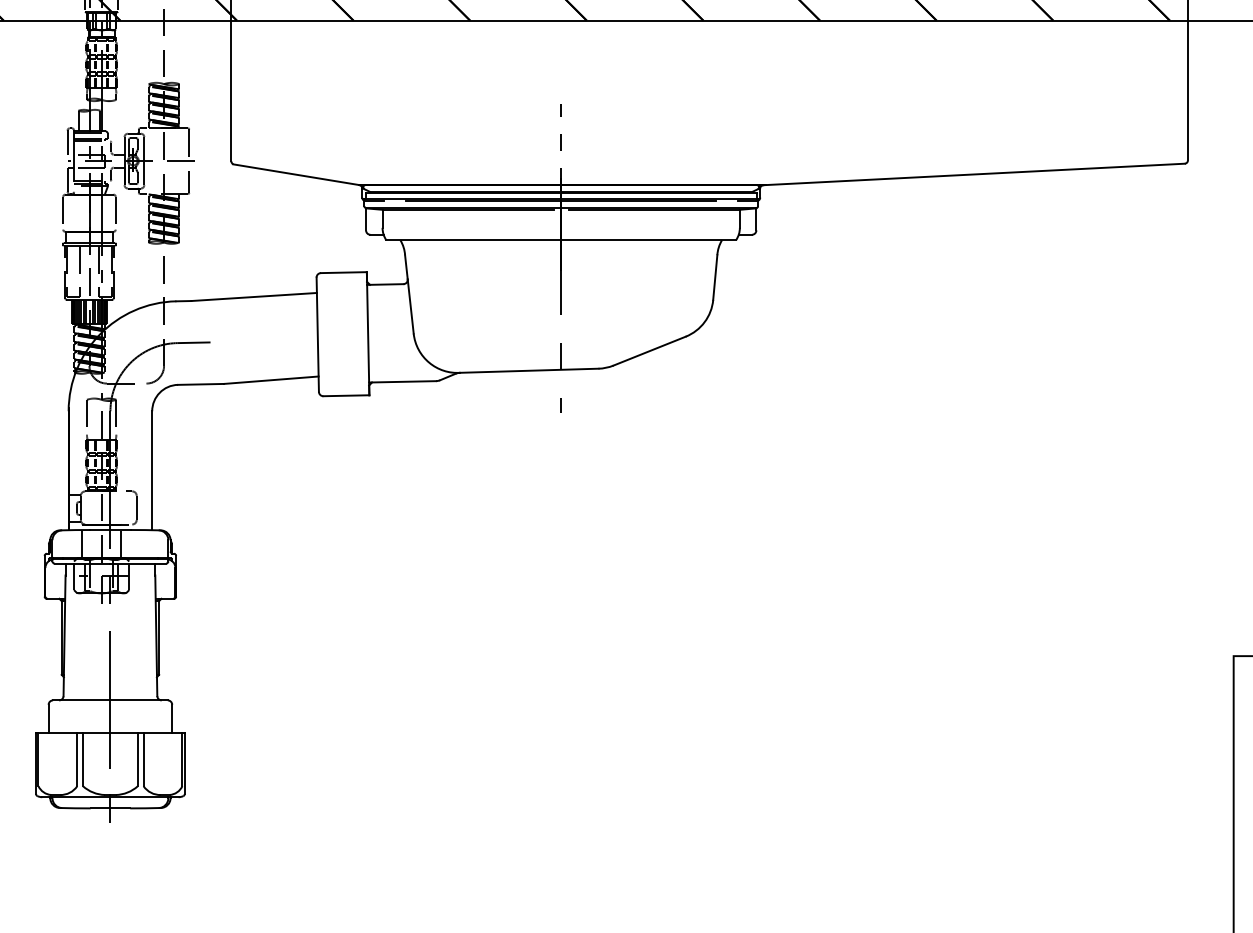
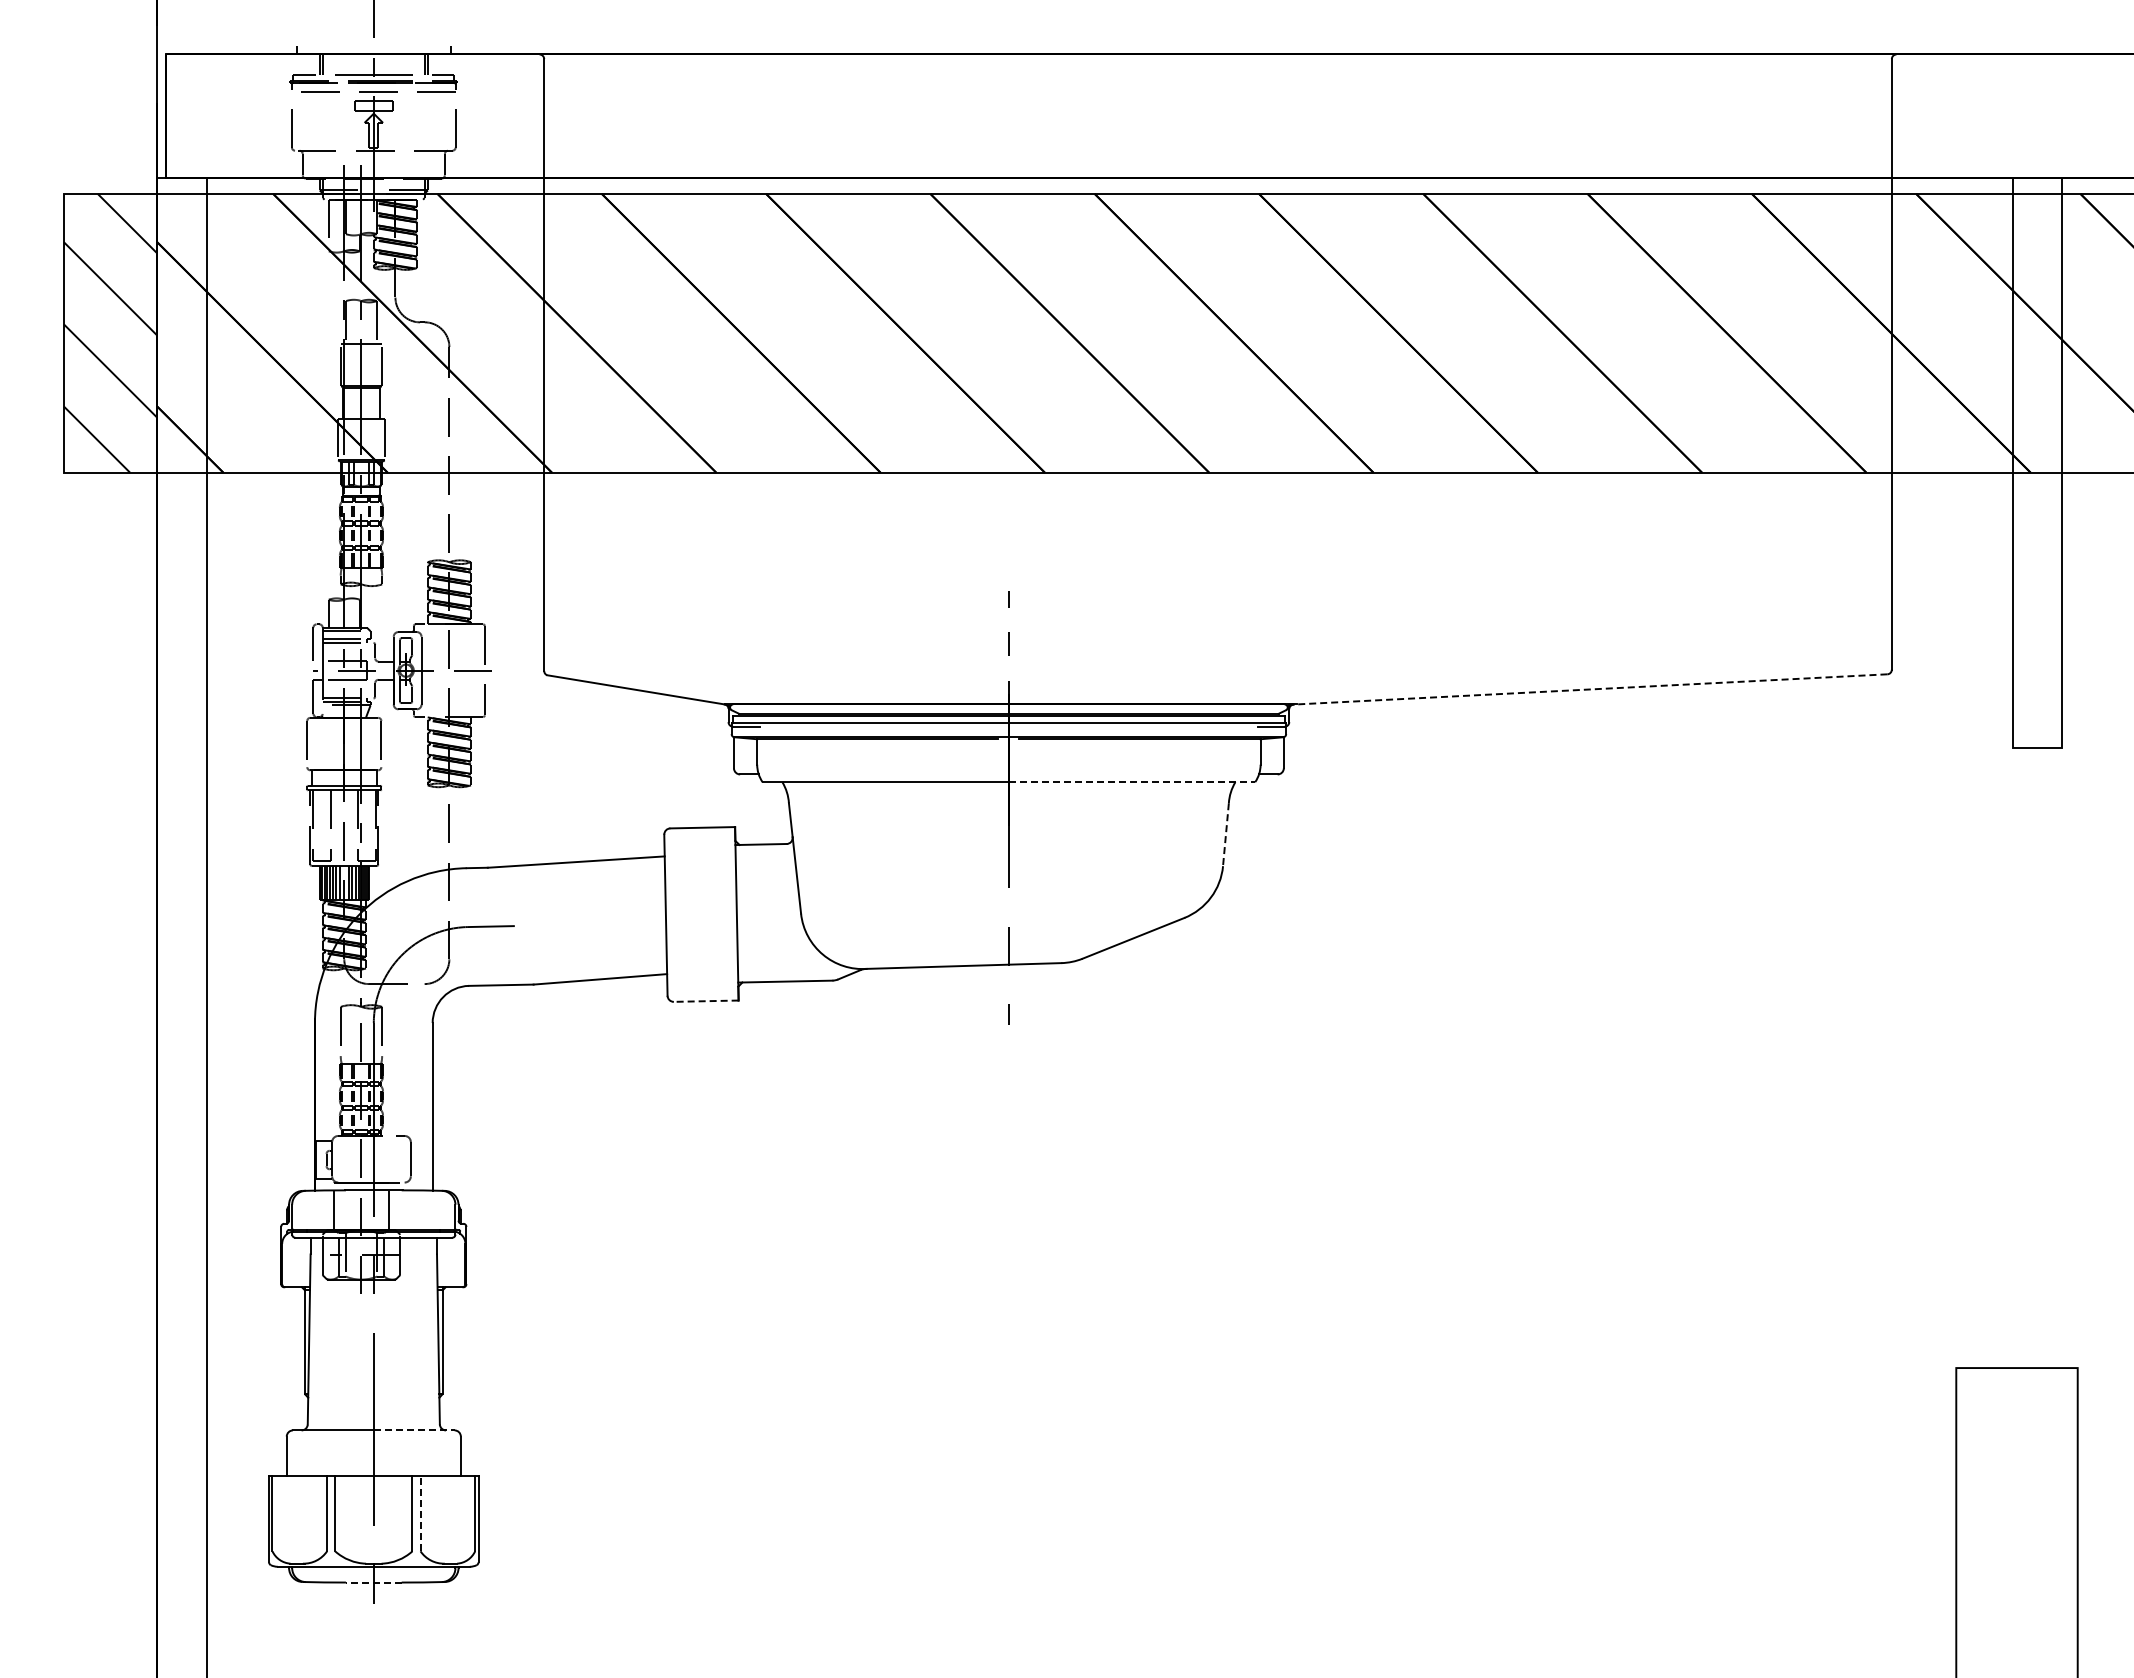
line: (974, 174) -> (1590, 689), solid -> dashed
line: (560, 200) -> (1008, 726), removed
line: (648, 240) -> (1132, 782), solid -> dashed
line: (714, 277) -> (1225, 834), solid -> dashed
line: (345, 395) -> (705, 1001), solid -> dashed
line: (139, 700) -> (414, 1430), solid -> dashed
line: (143, 759) -> (420, 1513), solid -> dashed
line: (110, 808) -> (373, 1582), solid -> dashed

